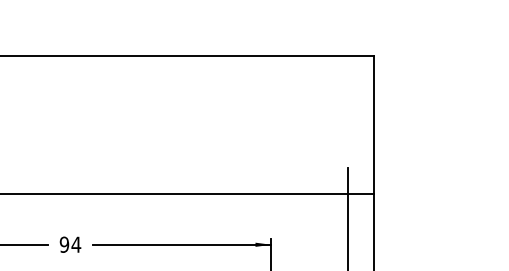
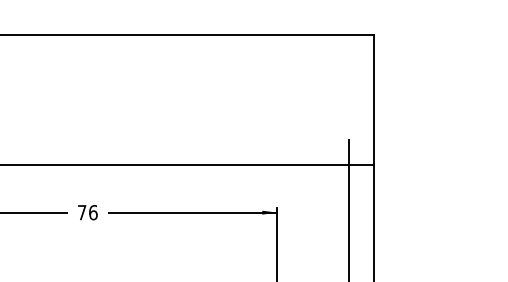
text: (70, 244) -> (87, 212), 94 -> 76

